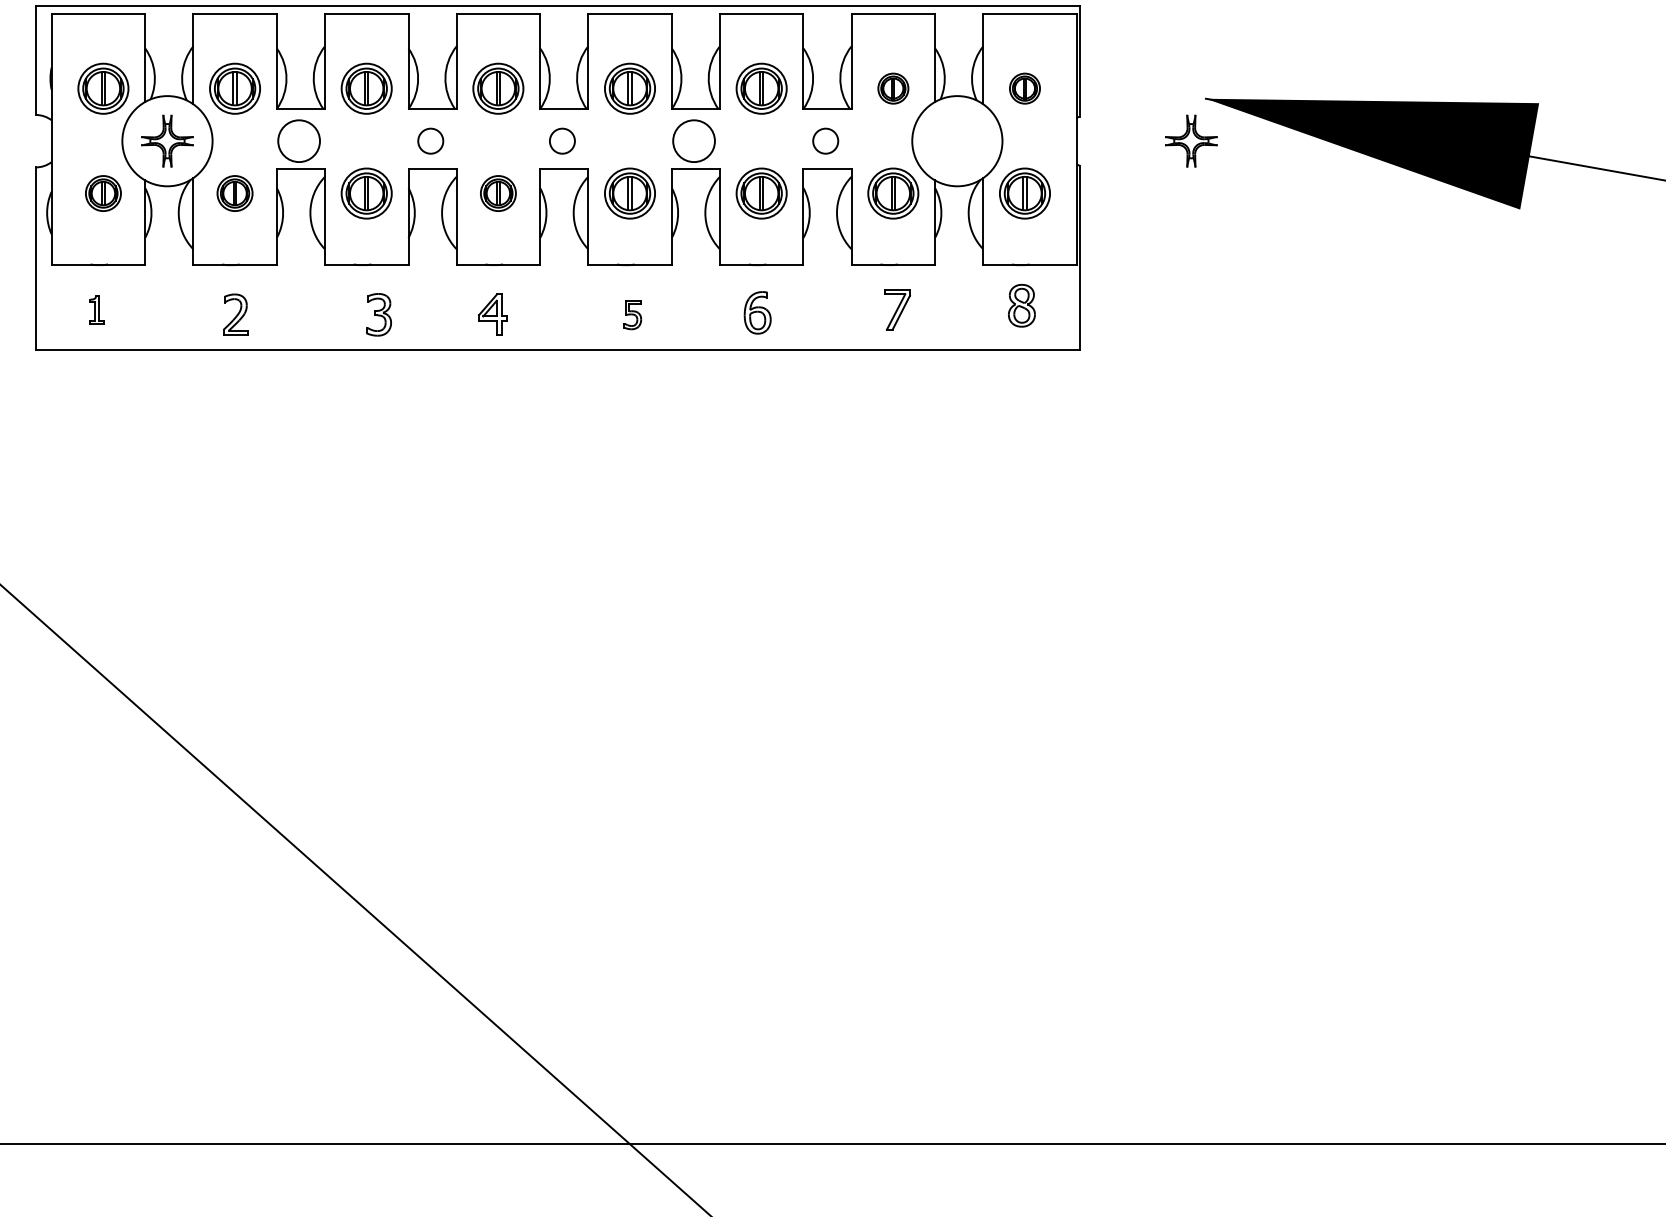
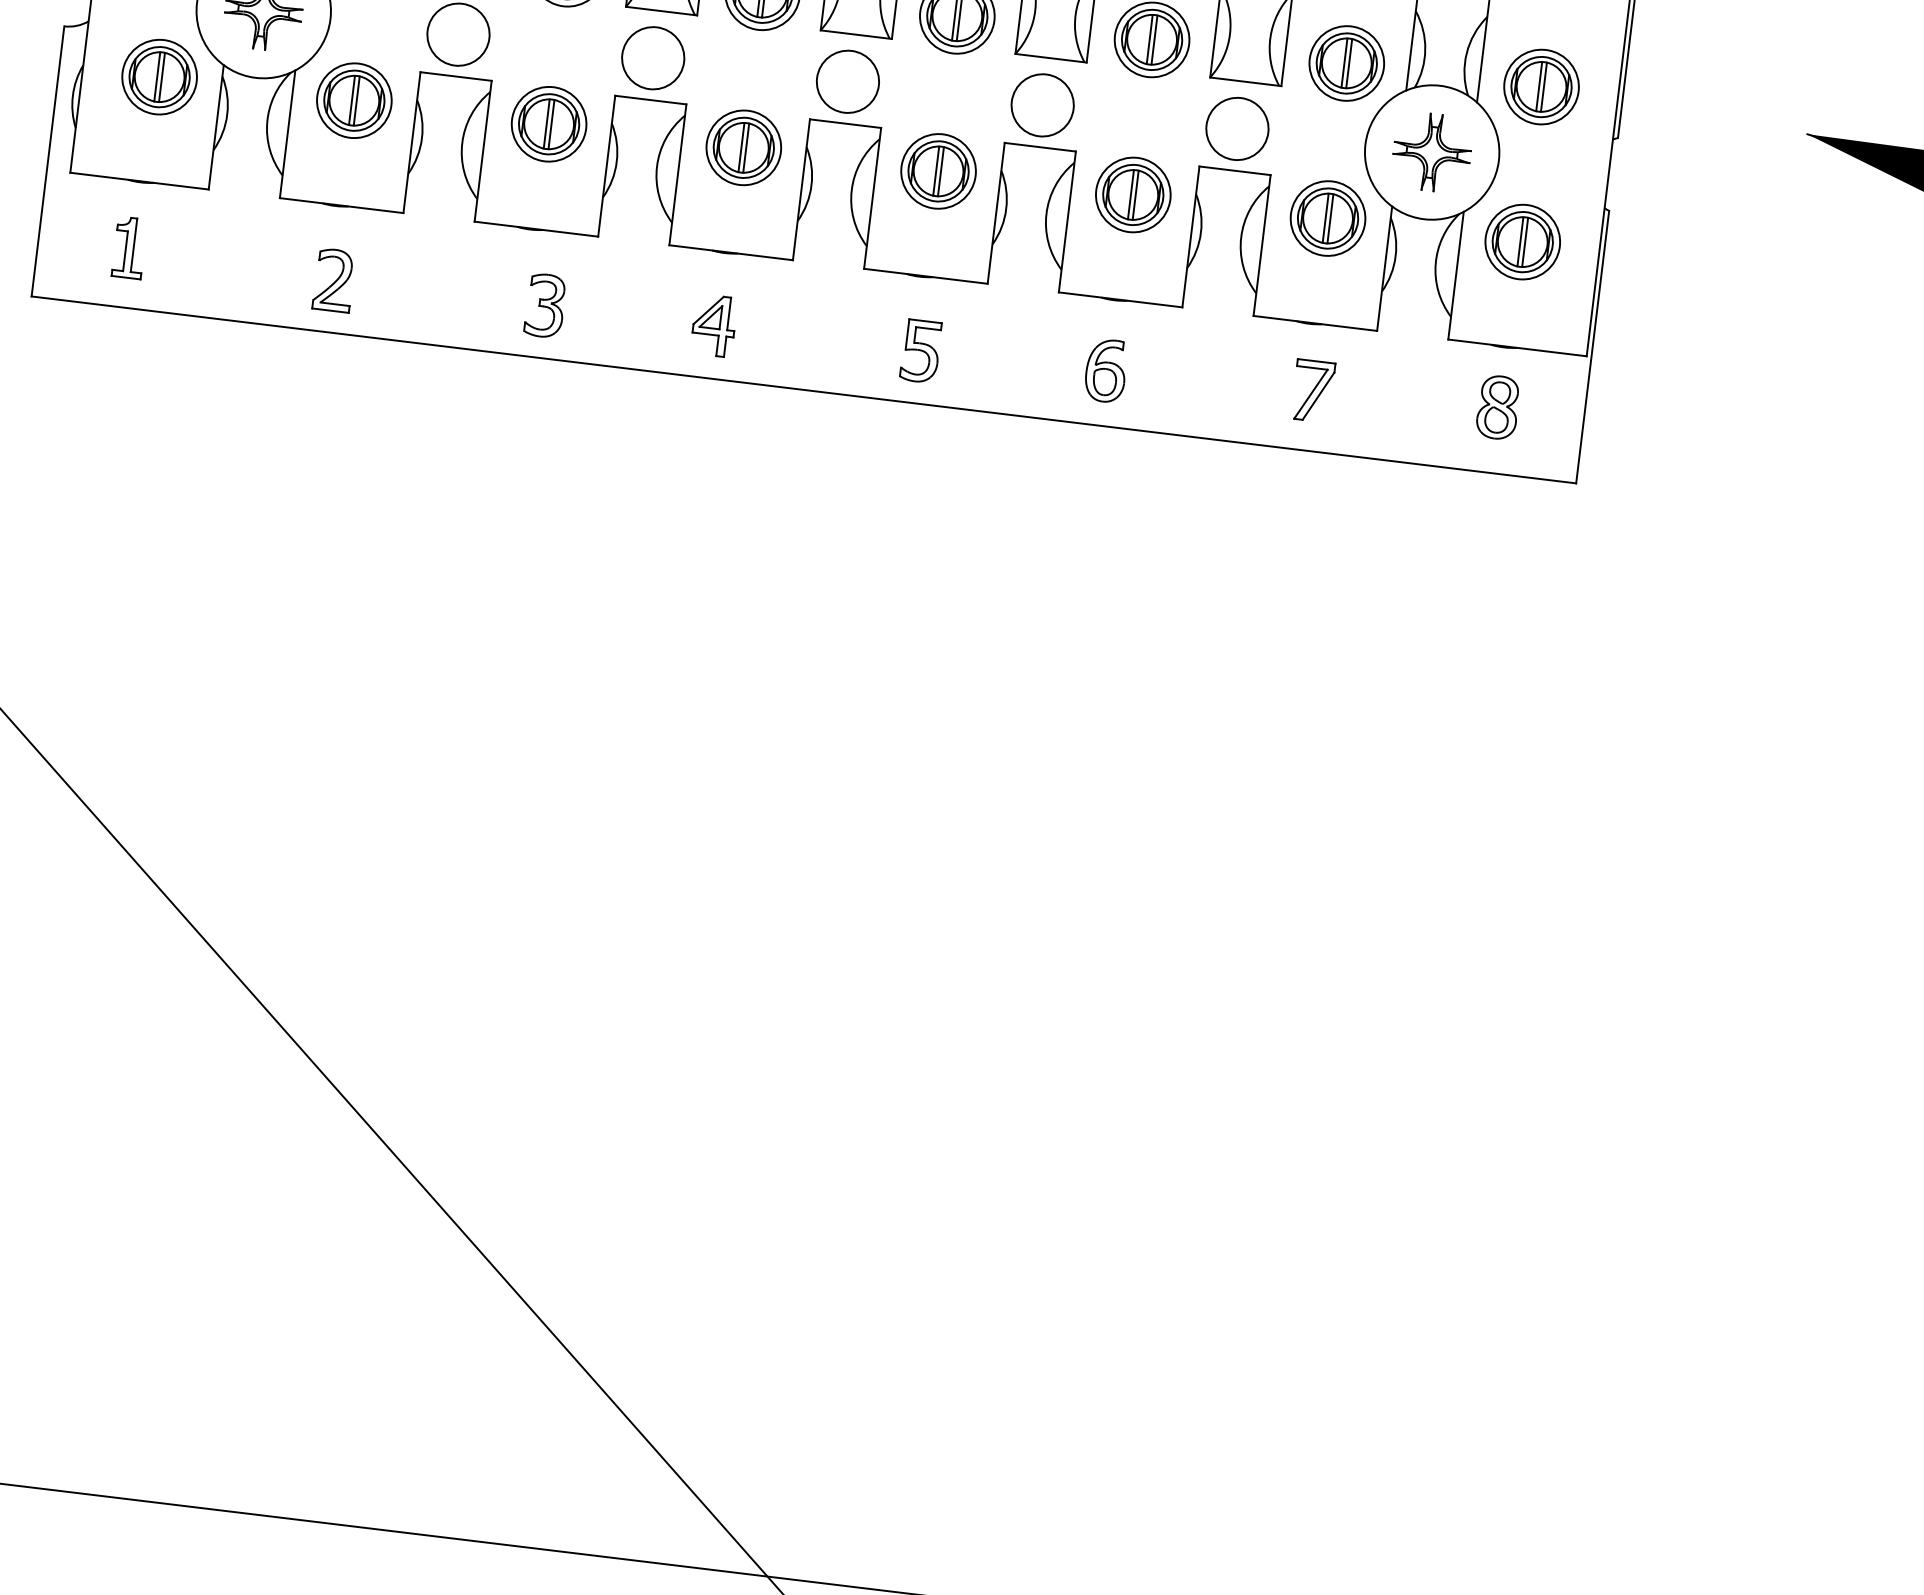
part: (893, 88) -> (1347, 63), size x1.67
part: (1024, 88) -> (1540, 86), size x1.67
part: (1191, 140) -> (1432, 151), moved
circle: (430, 141) -> (652, 58), size x1.67
circle: (562, 141) -> (848, 82), size x1.67
circle: (825, 141) -> (1237, 129), size x1.67
part: (103, 193) -> (159, 77), size x1.43
part: (234, 193) -> (353, 100), size x1.43
part: (498, 193) -> (744, 147), size x1.43
part: (96, 309) -> (128, 247), size x1.43
part: (632, 314) -> (920, 350), size x1.43

